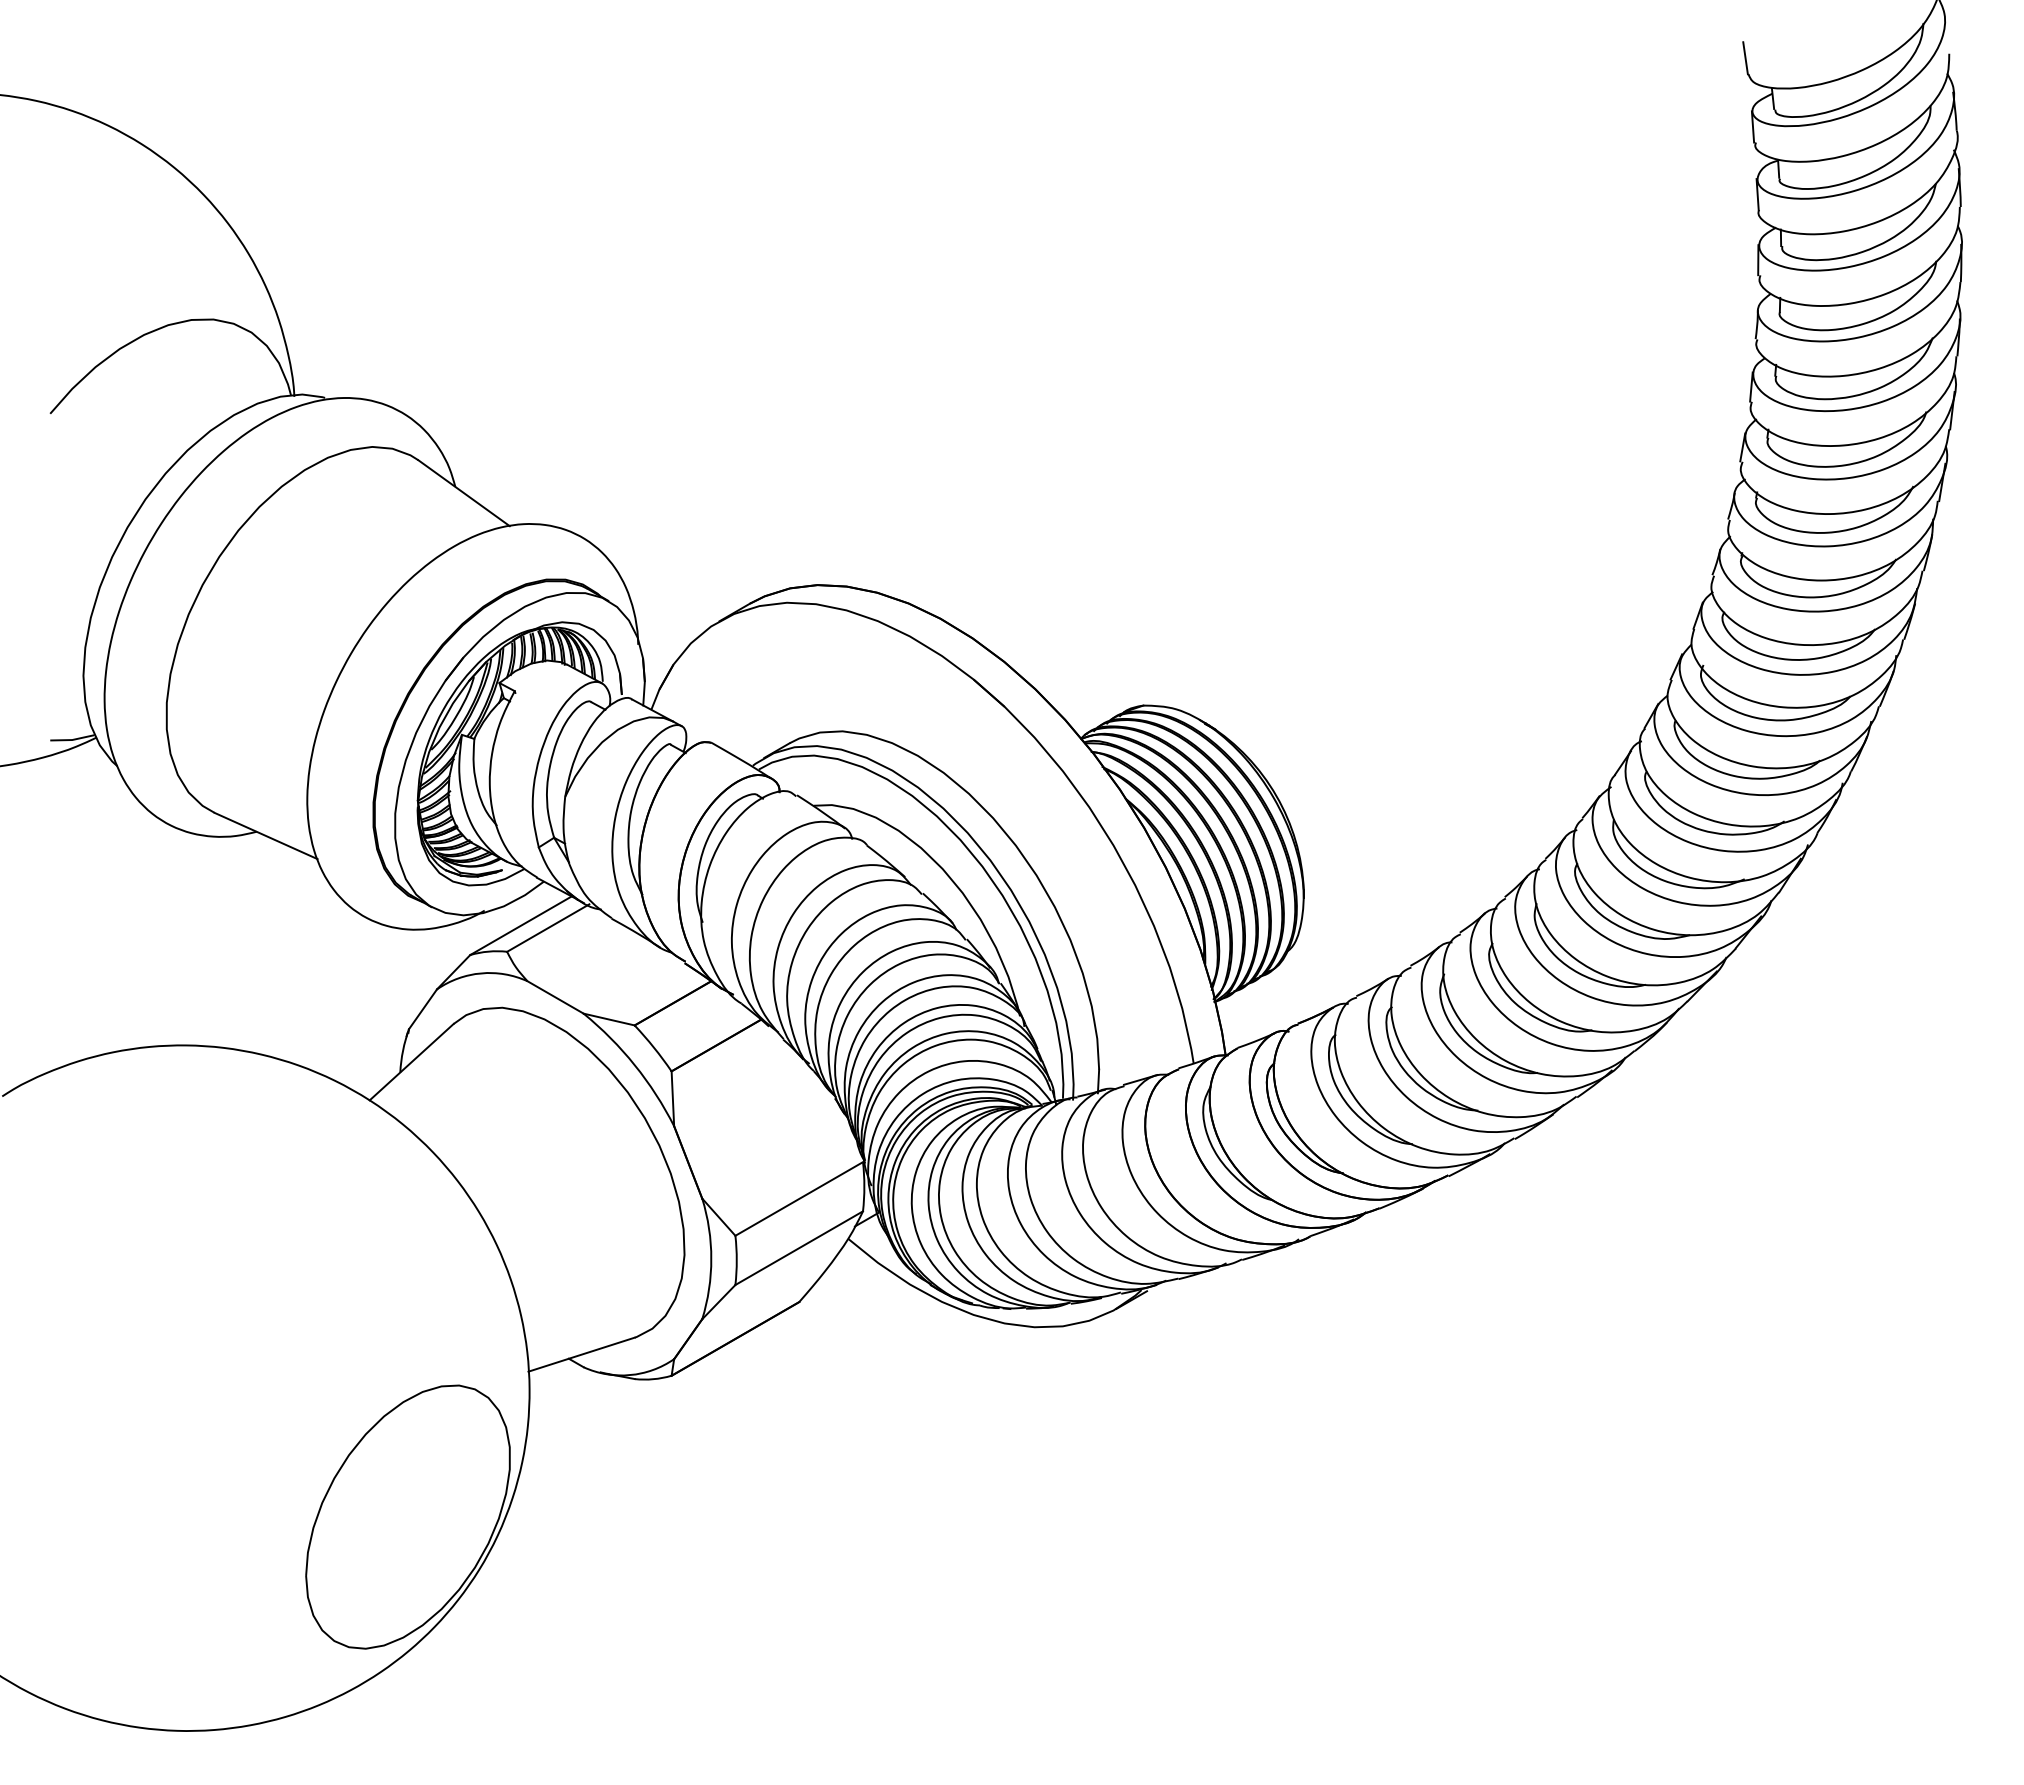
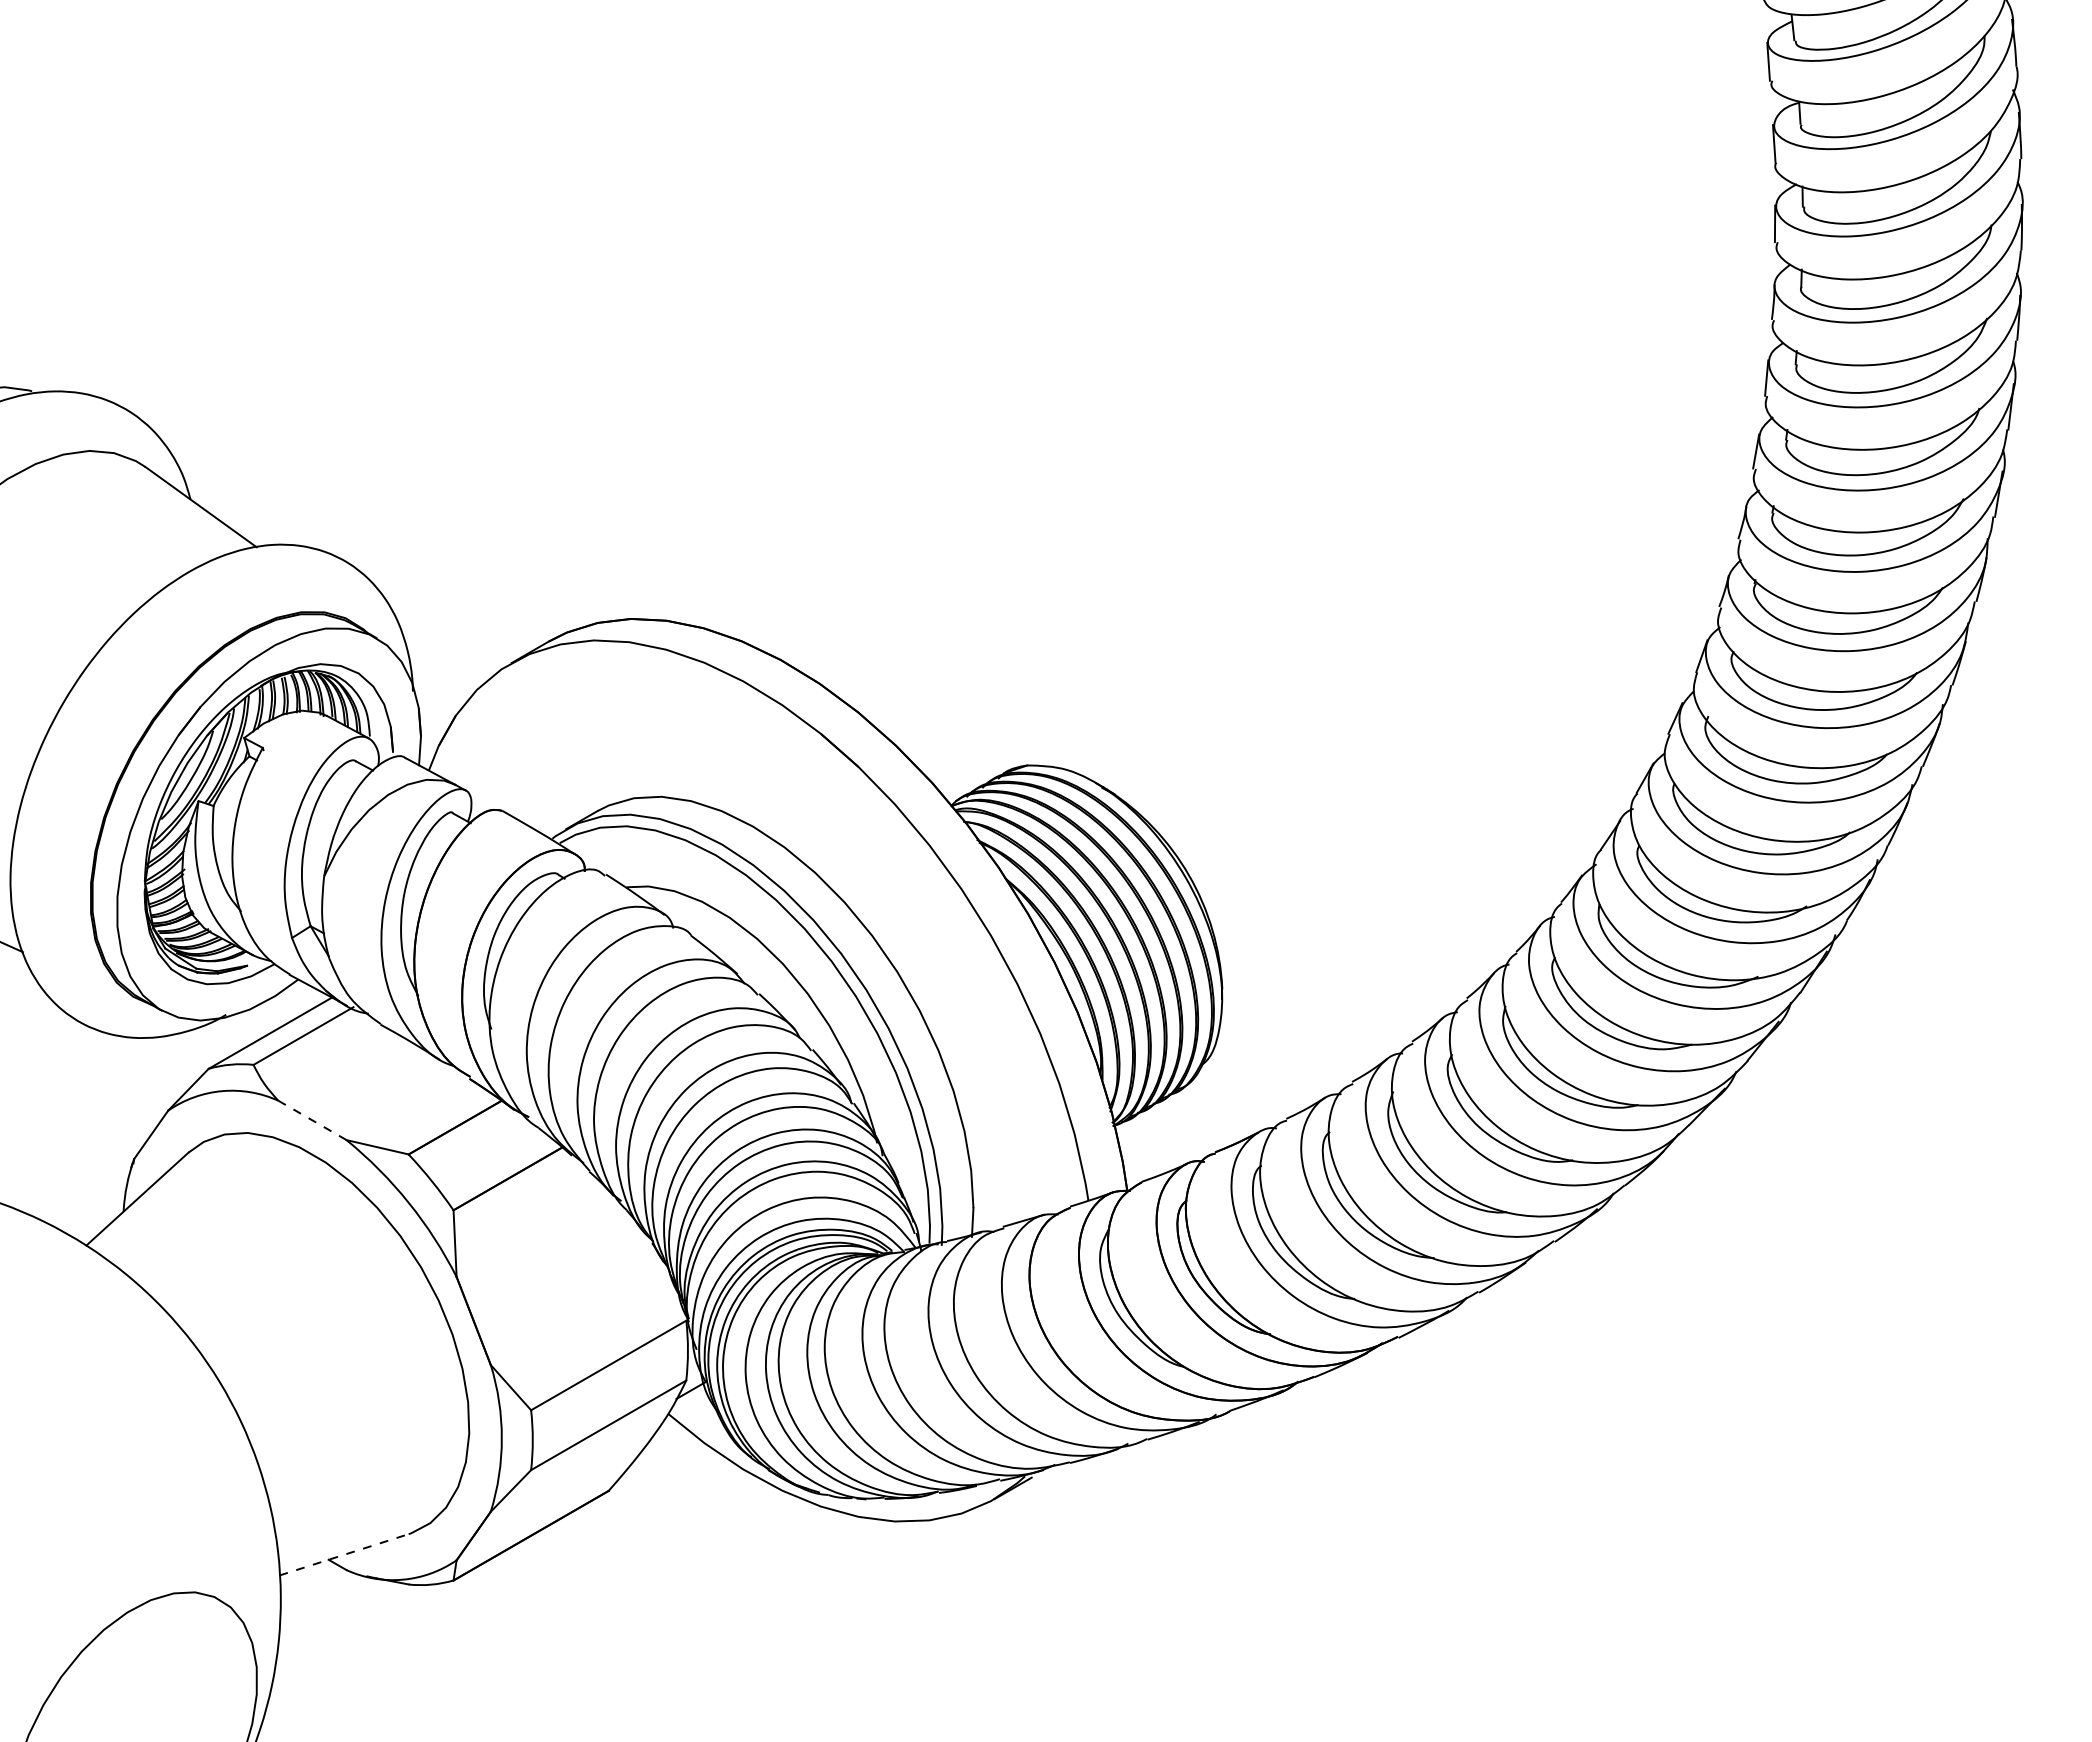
line: (555, 997) -> (312, 1120), solid -> dashed
line: (581, 1354) -> (343, 1554), solid -> dashed

